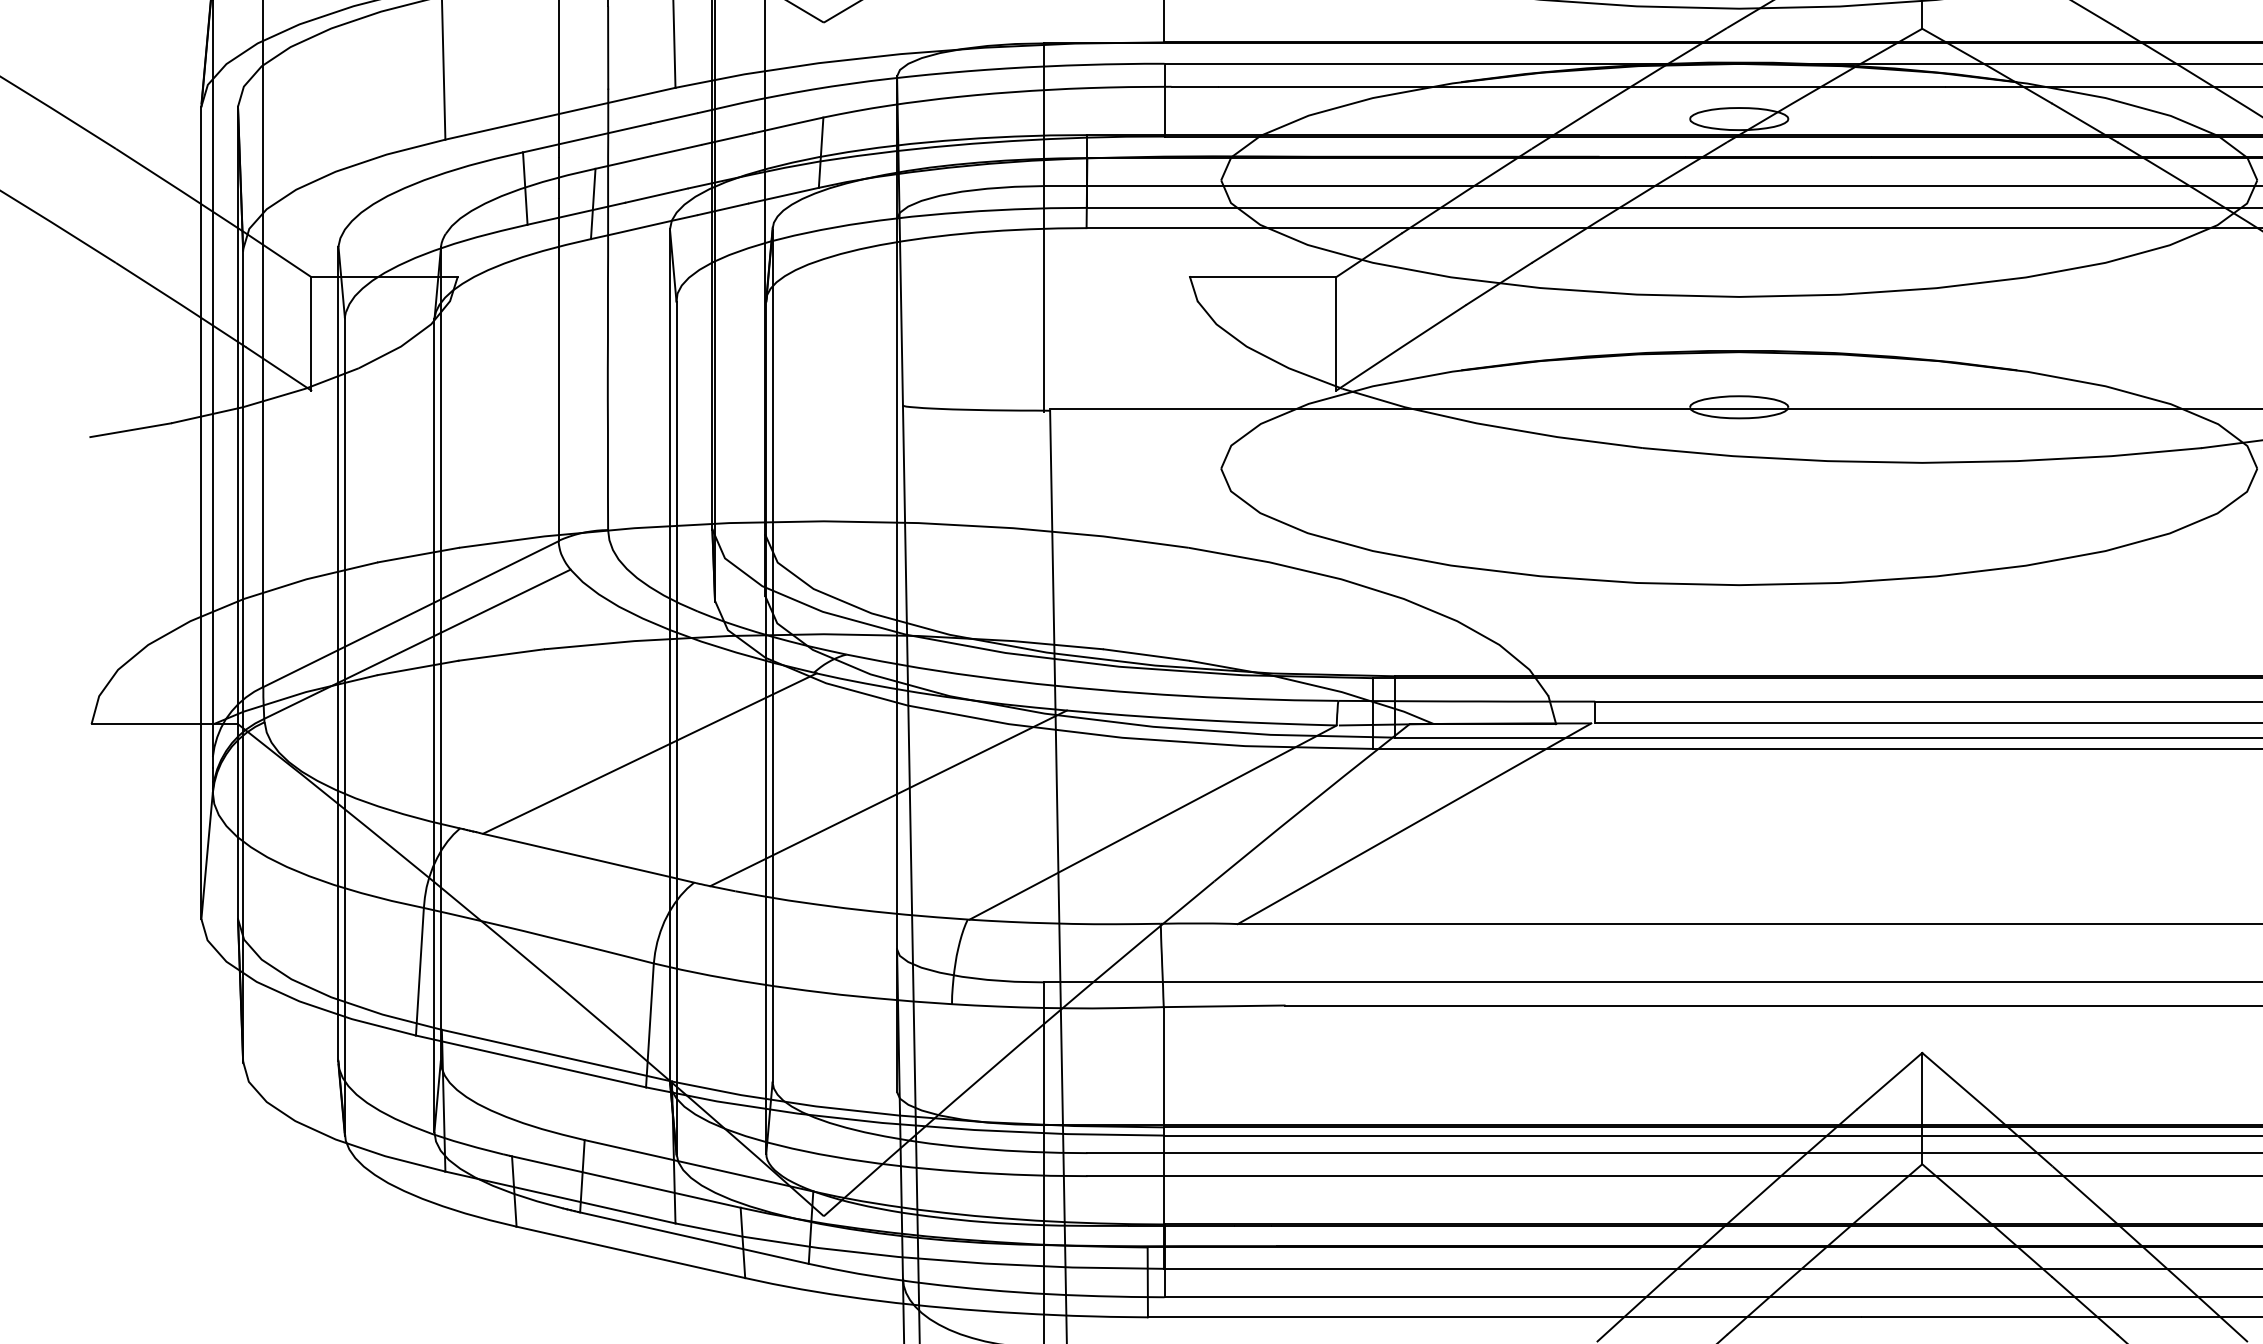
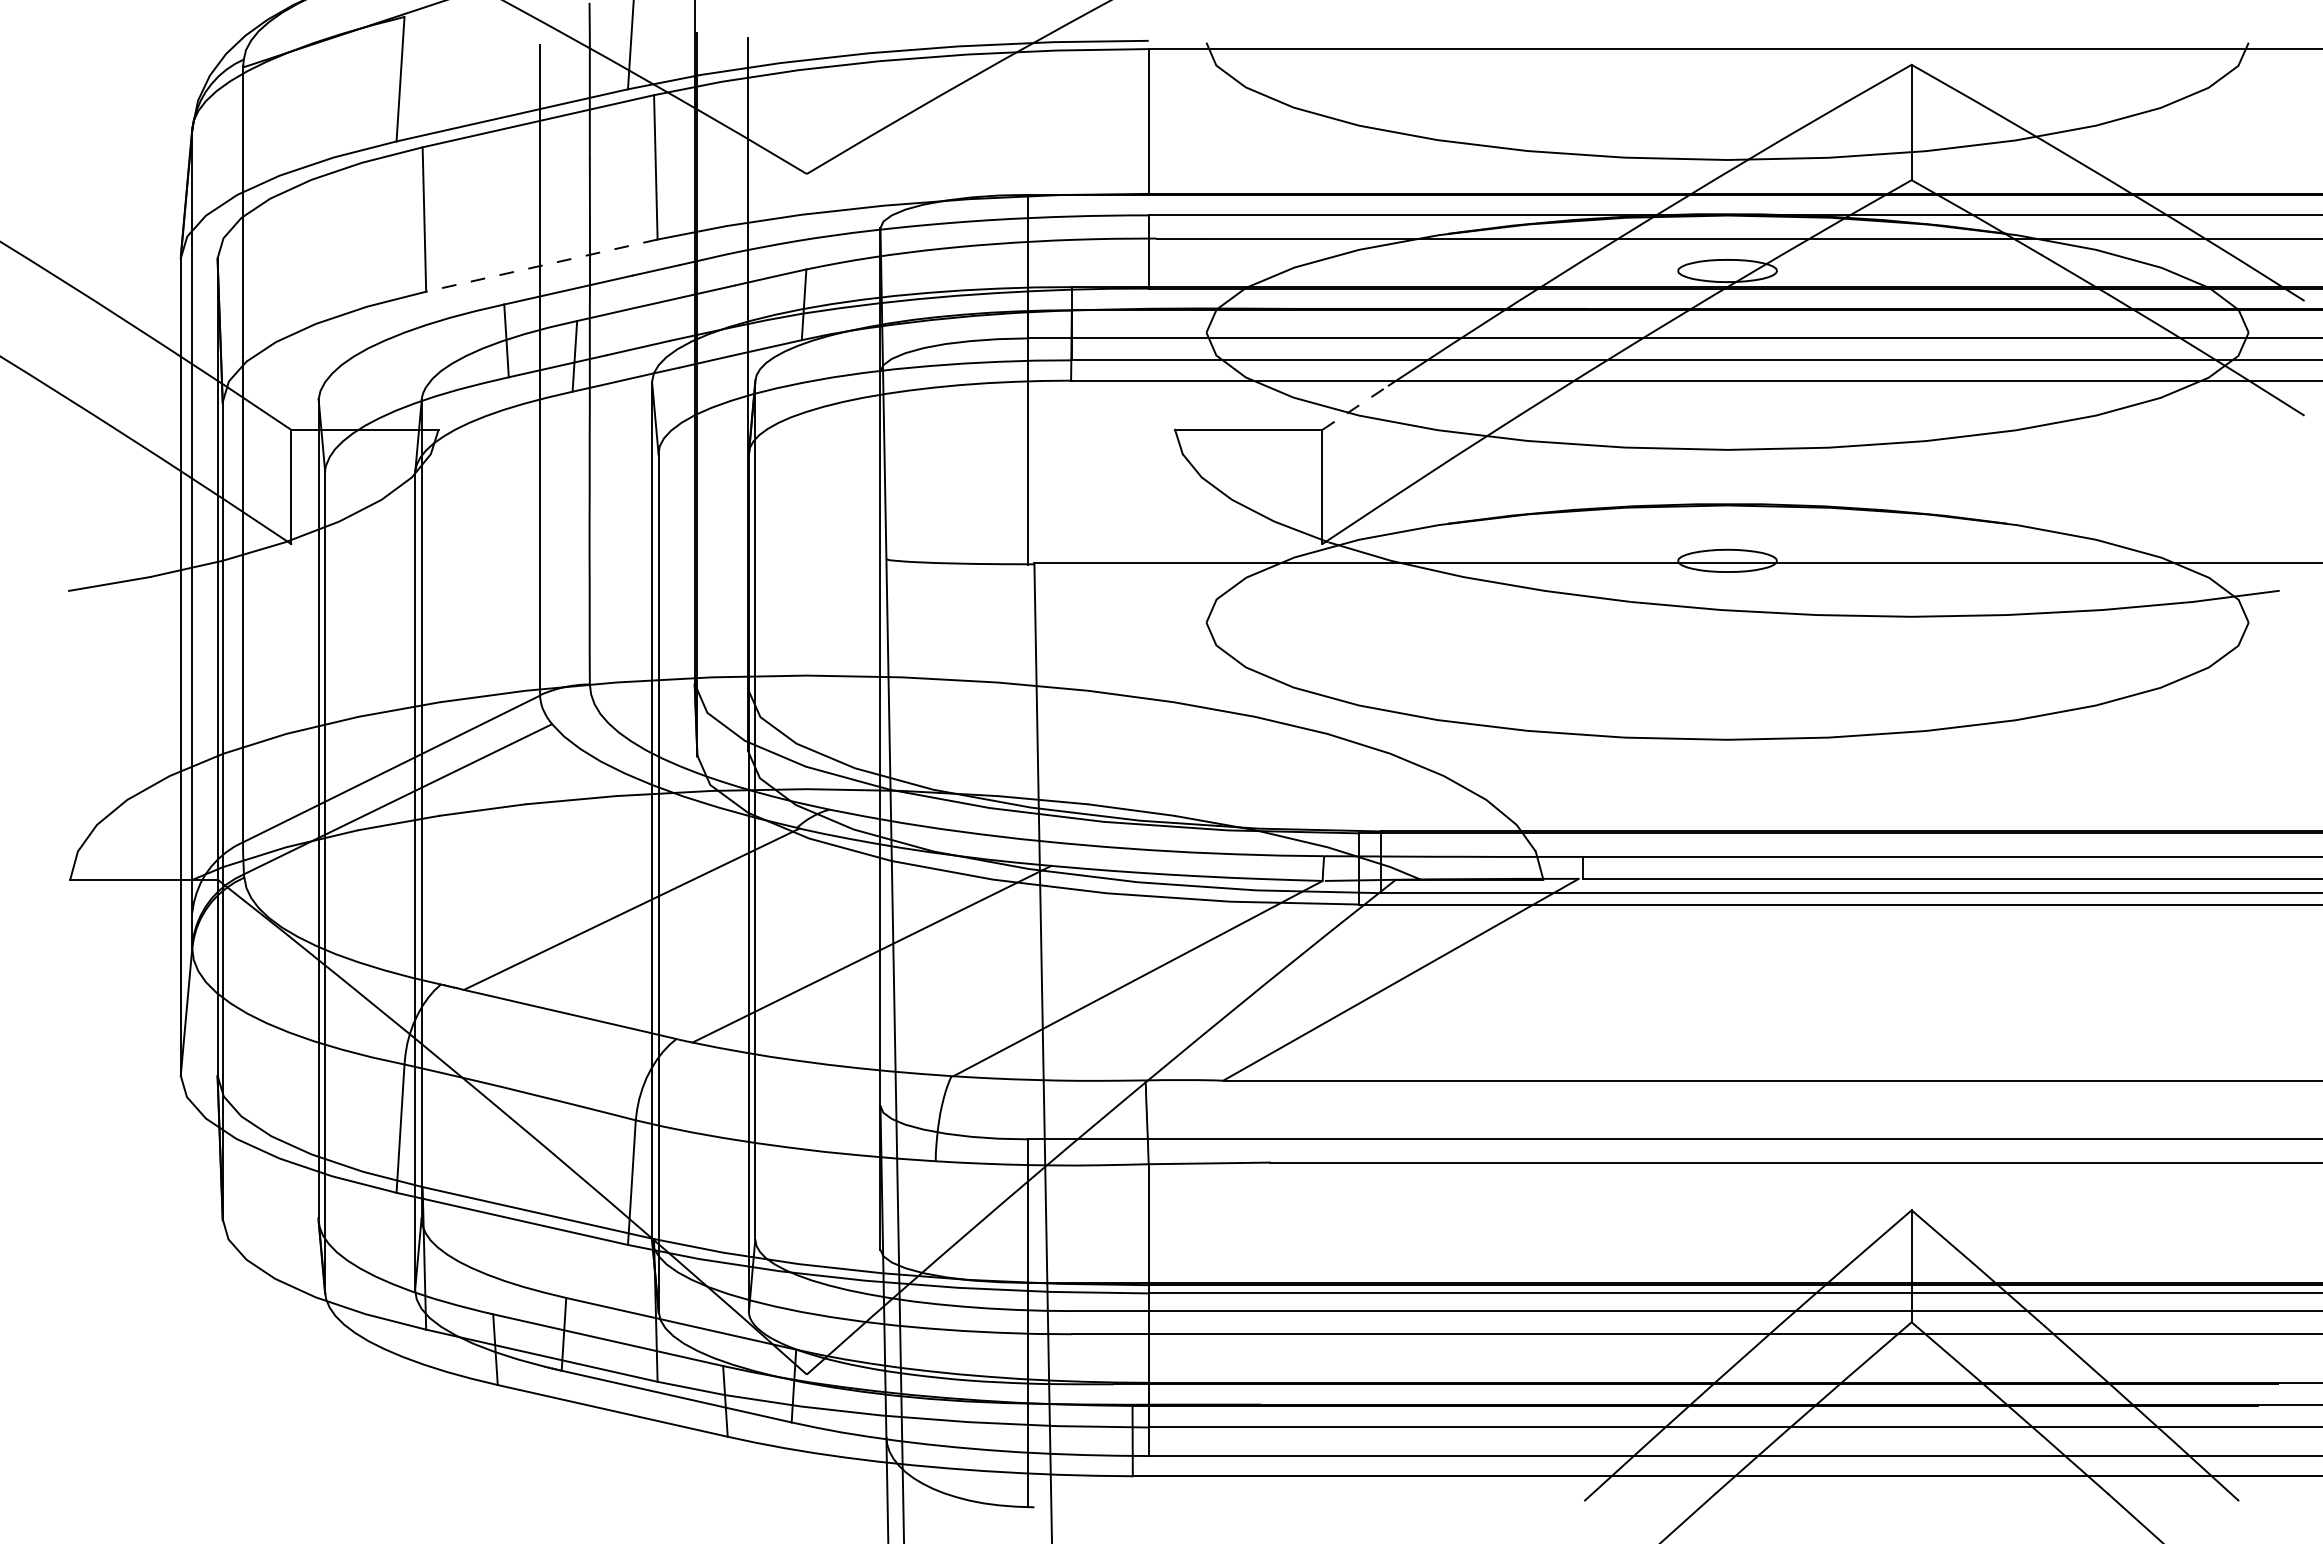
line: (560, 113) -> (541, 265), solid -> dashed
line: (1369, 254) -> (1355, 407), solid -> dashed

